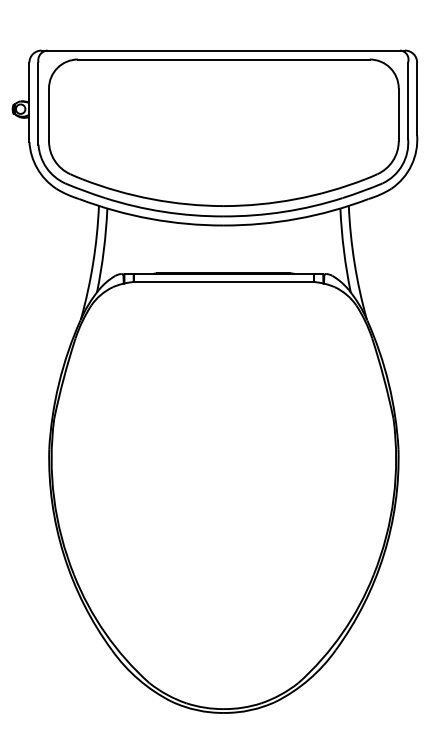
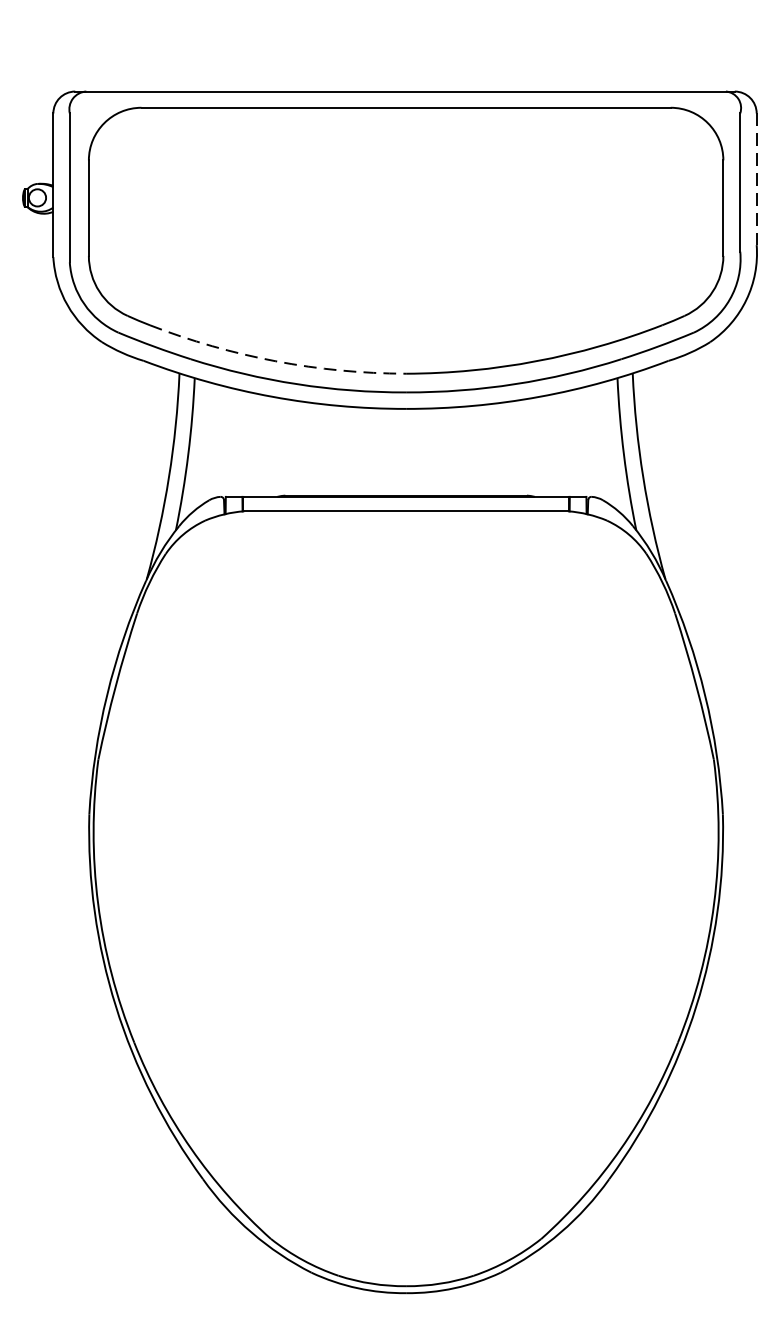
line: (417, 99) -> (757, 180), solid -> dashed
arc: (152, 199) -> (276, 361), solid -> dashed

